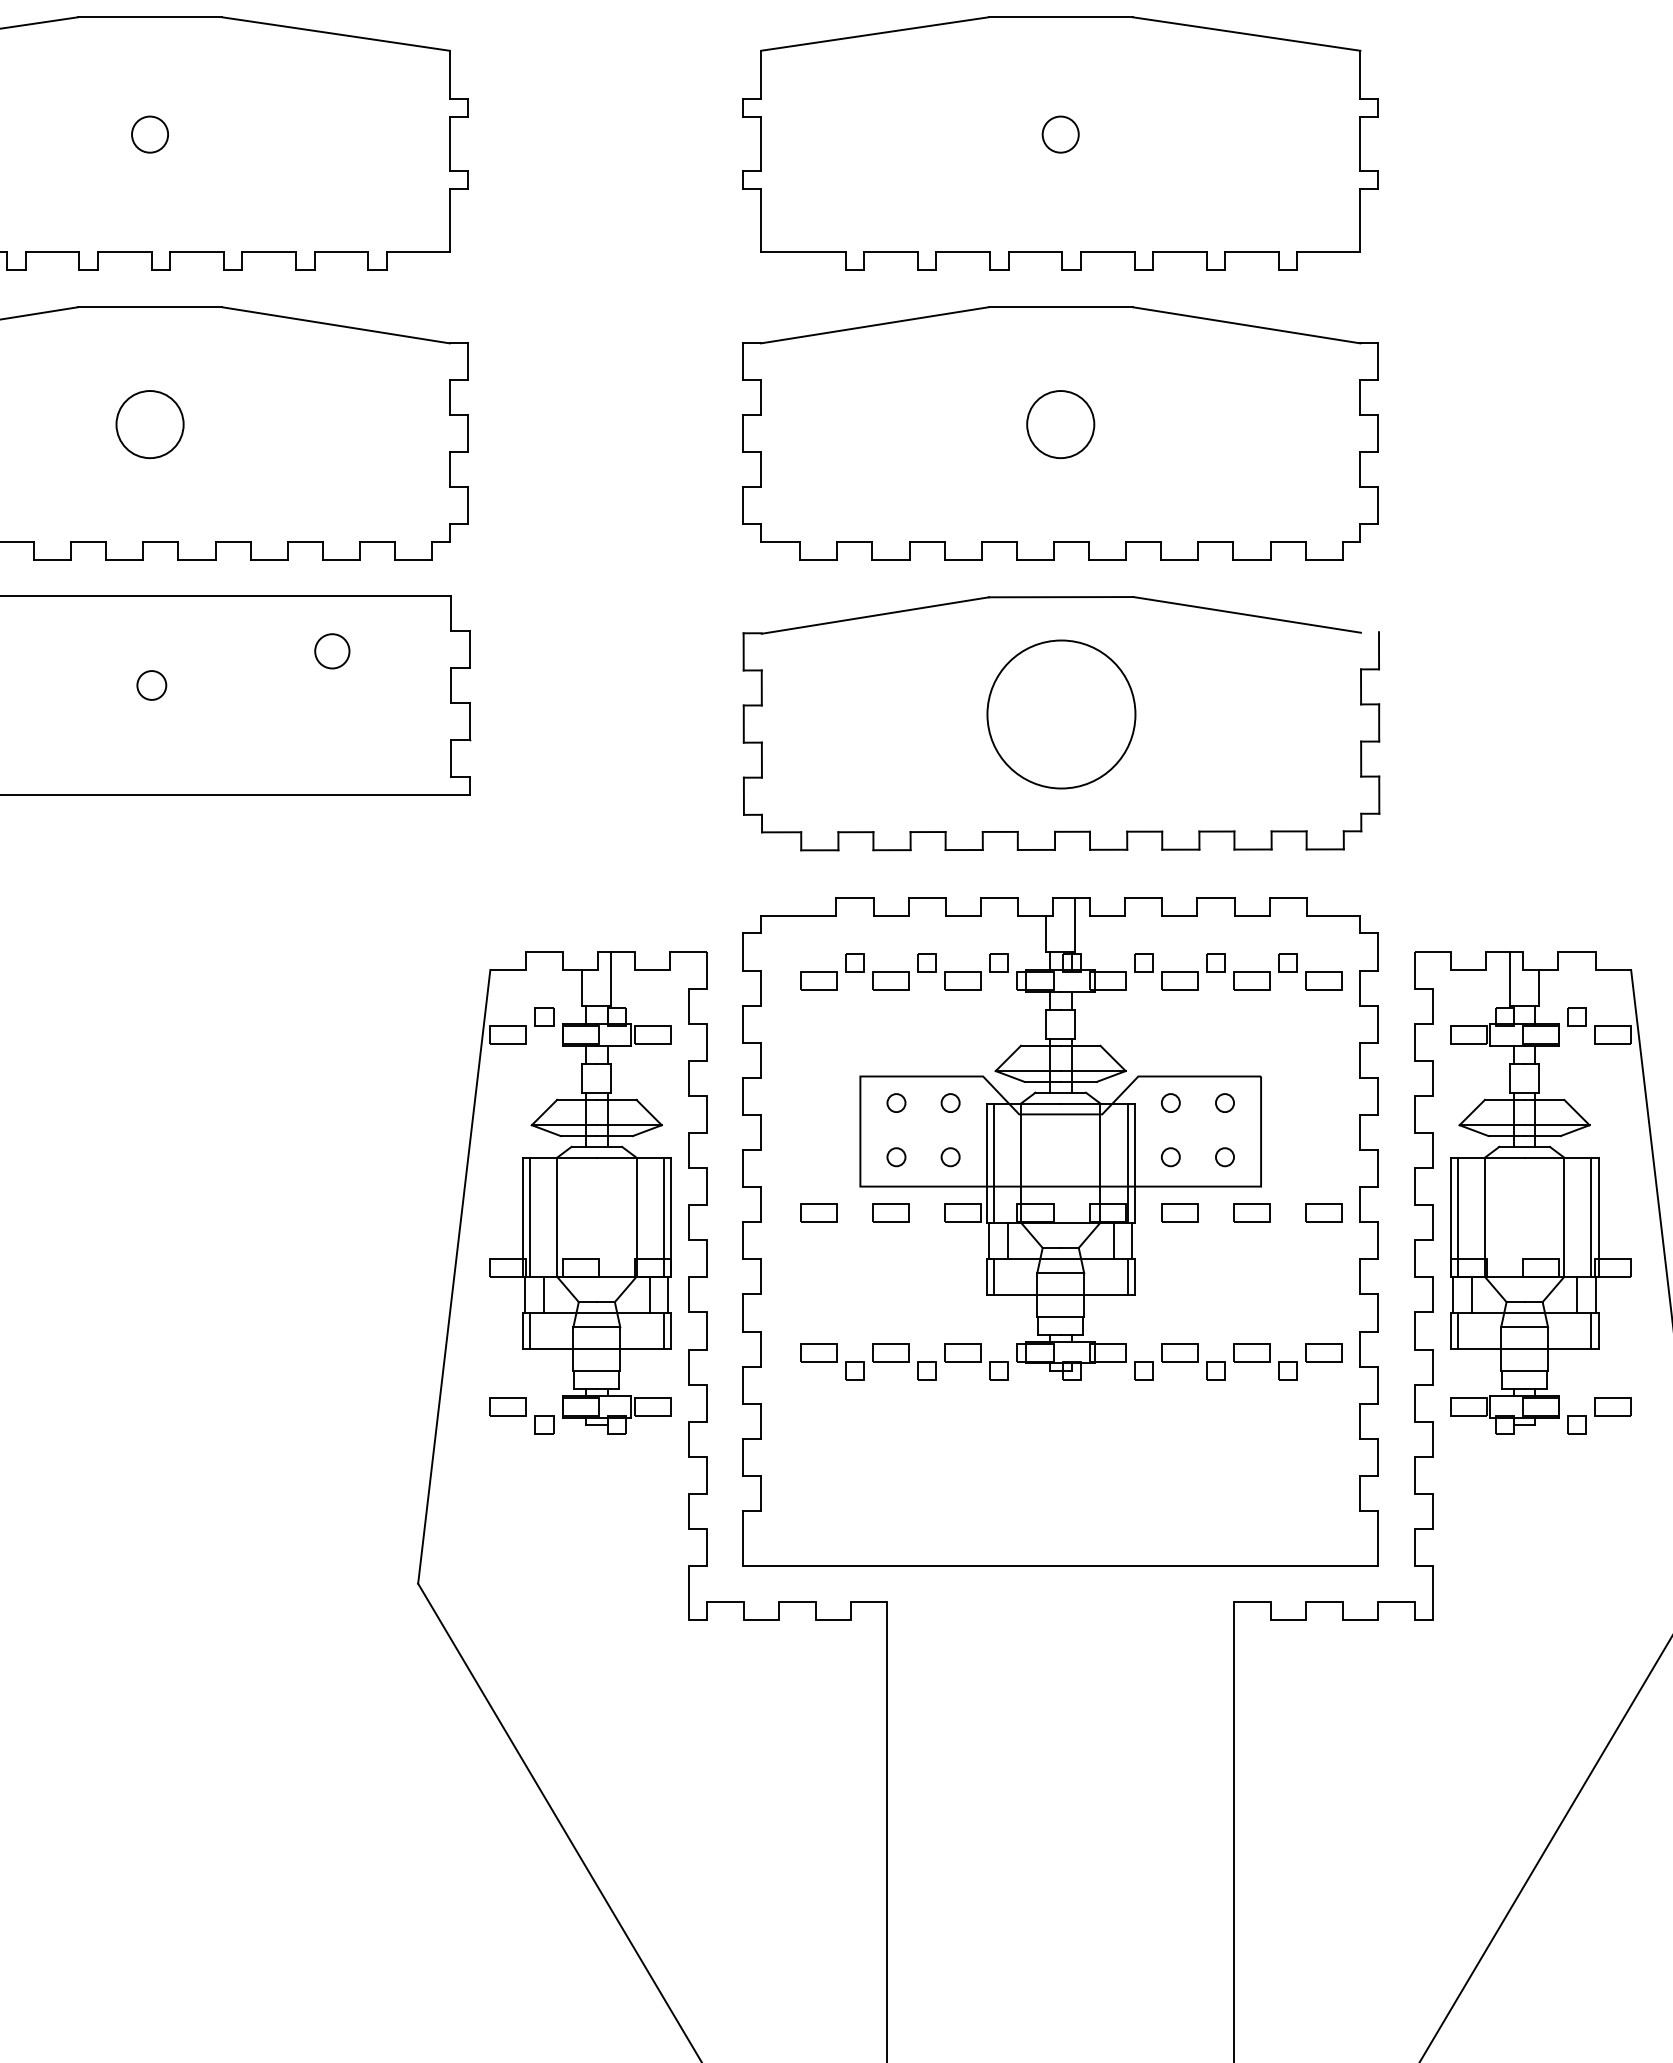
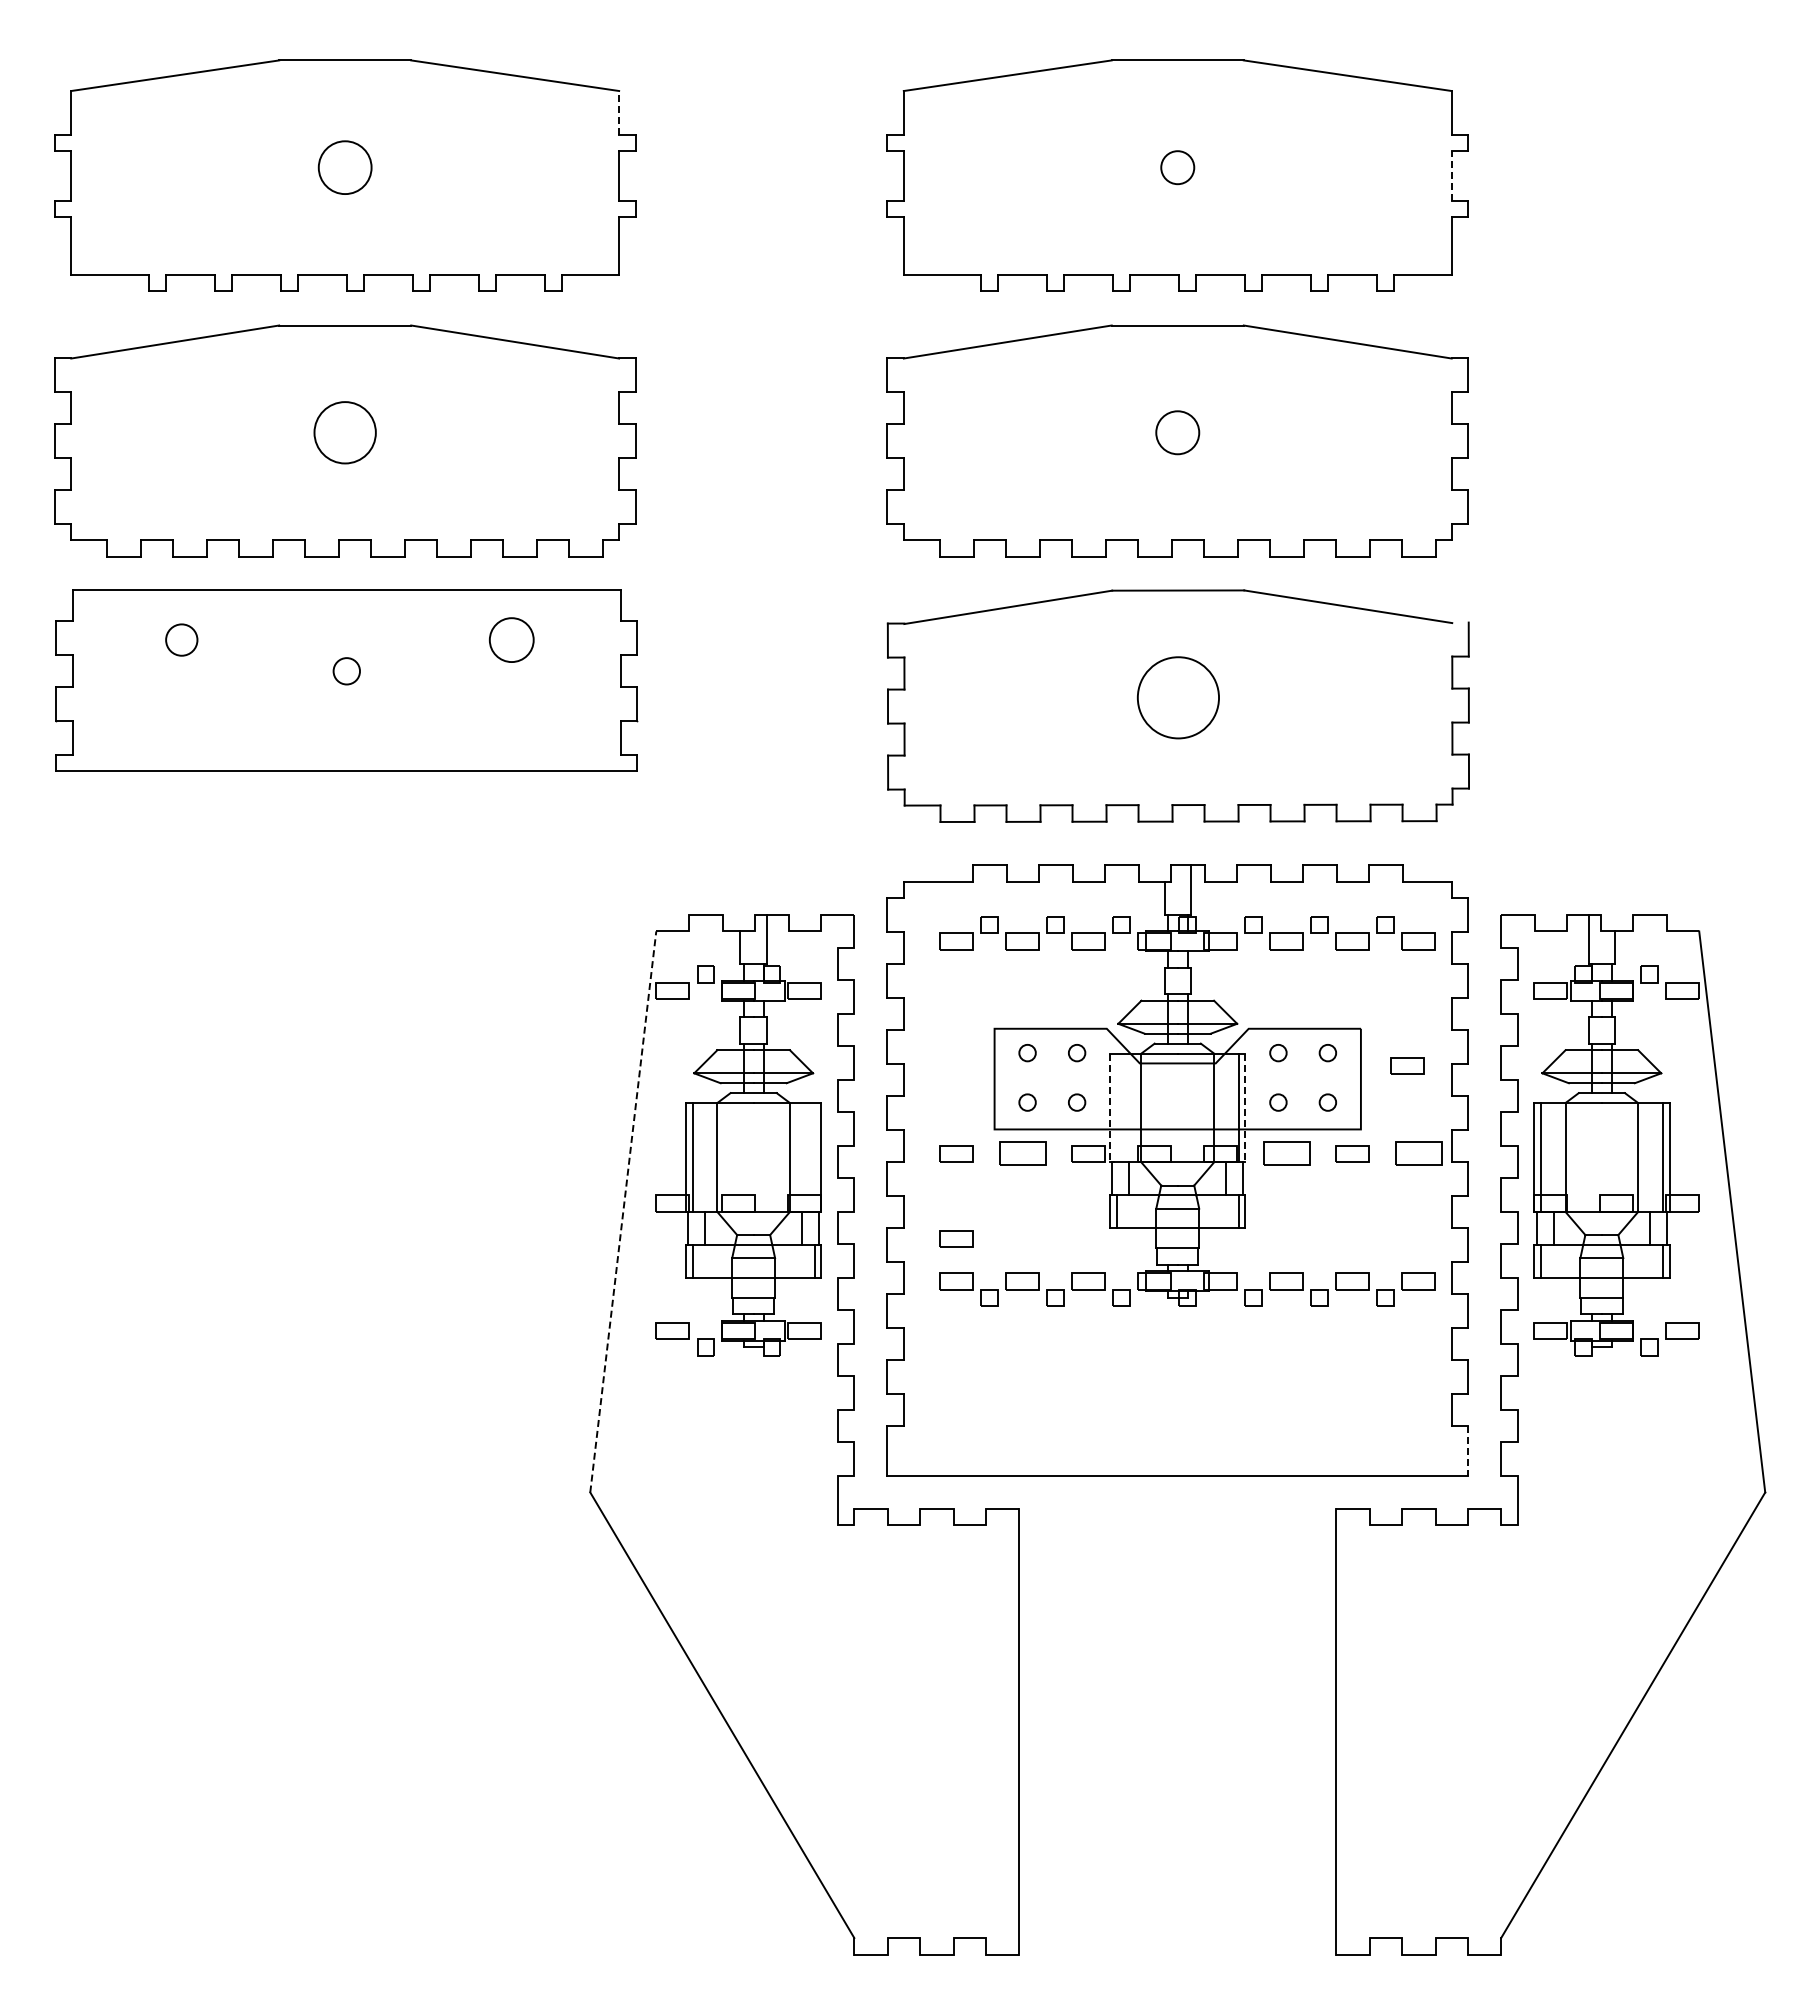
line: (450, 74) -> (619, 112), solid -> dashed
circle: (149, 134) -> (344, 167), size x1.6
line: (1360, 143) -> (1451, 175), solid -> dashed
circle: (1060, 424) -> (1177, 432), size x0.7
circle: (331, 650) -> (511, 639), size x1.4
circle: (1061, 714) -> (1178, 697), size x0.6
part: (1312, 1116) -> (1407, 1065), added
line: (993, 1162) -> (1116, 1107), removed
line: (987, 1163) -> (1110, 1108), solid -> dashed
line: (1134, 1163) -> (1245, 1108), solid -> dashed
part: (890, 1212) -> (1022, 1153), size x1.4
part: (1179, 1212) -> (1286, 1153), size x1.4
part: (1324, 1212) -> (1418, 1153), size x1.4
line: (663, 1217) -> (814, 1157), removed
line: (454, 1276) -> (623, 1211), solid -> dashed
part: (818, 1305) -> (956, 1238), added
line: (1378, 1538) -> (1468, 1451), solid -> dashed

